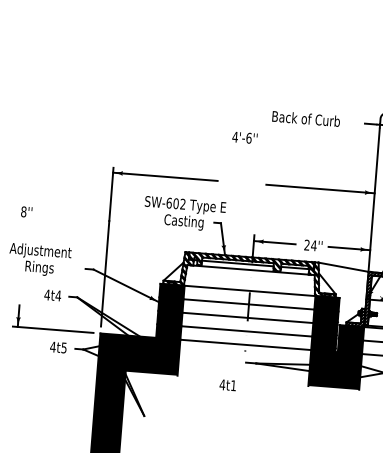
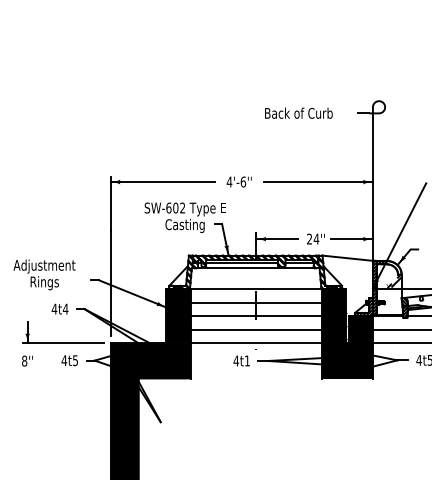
text: (244, 137) -> (238, 181), moved
text: (26, 211) -> (27, 360), moved
text: (227, 384) -> (241, 360), moved

